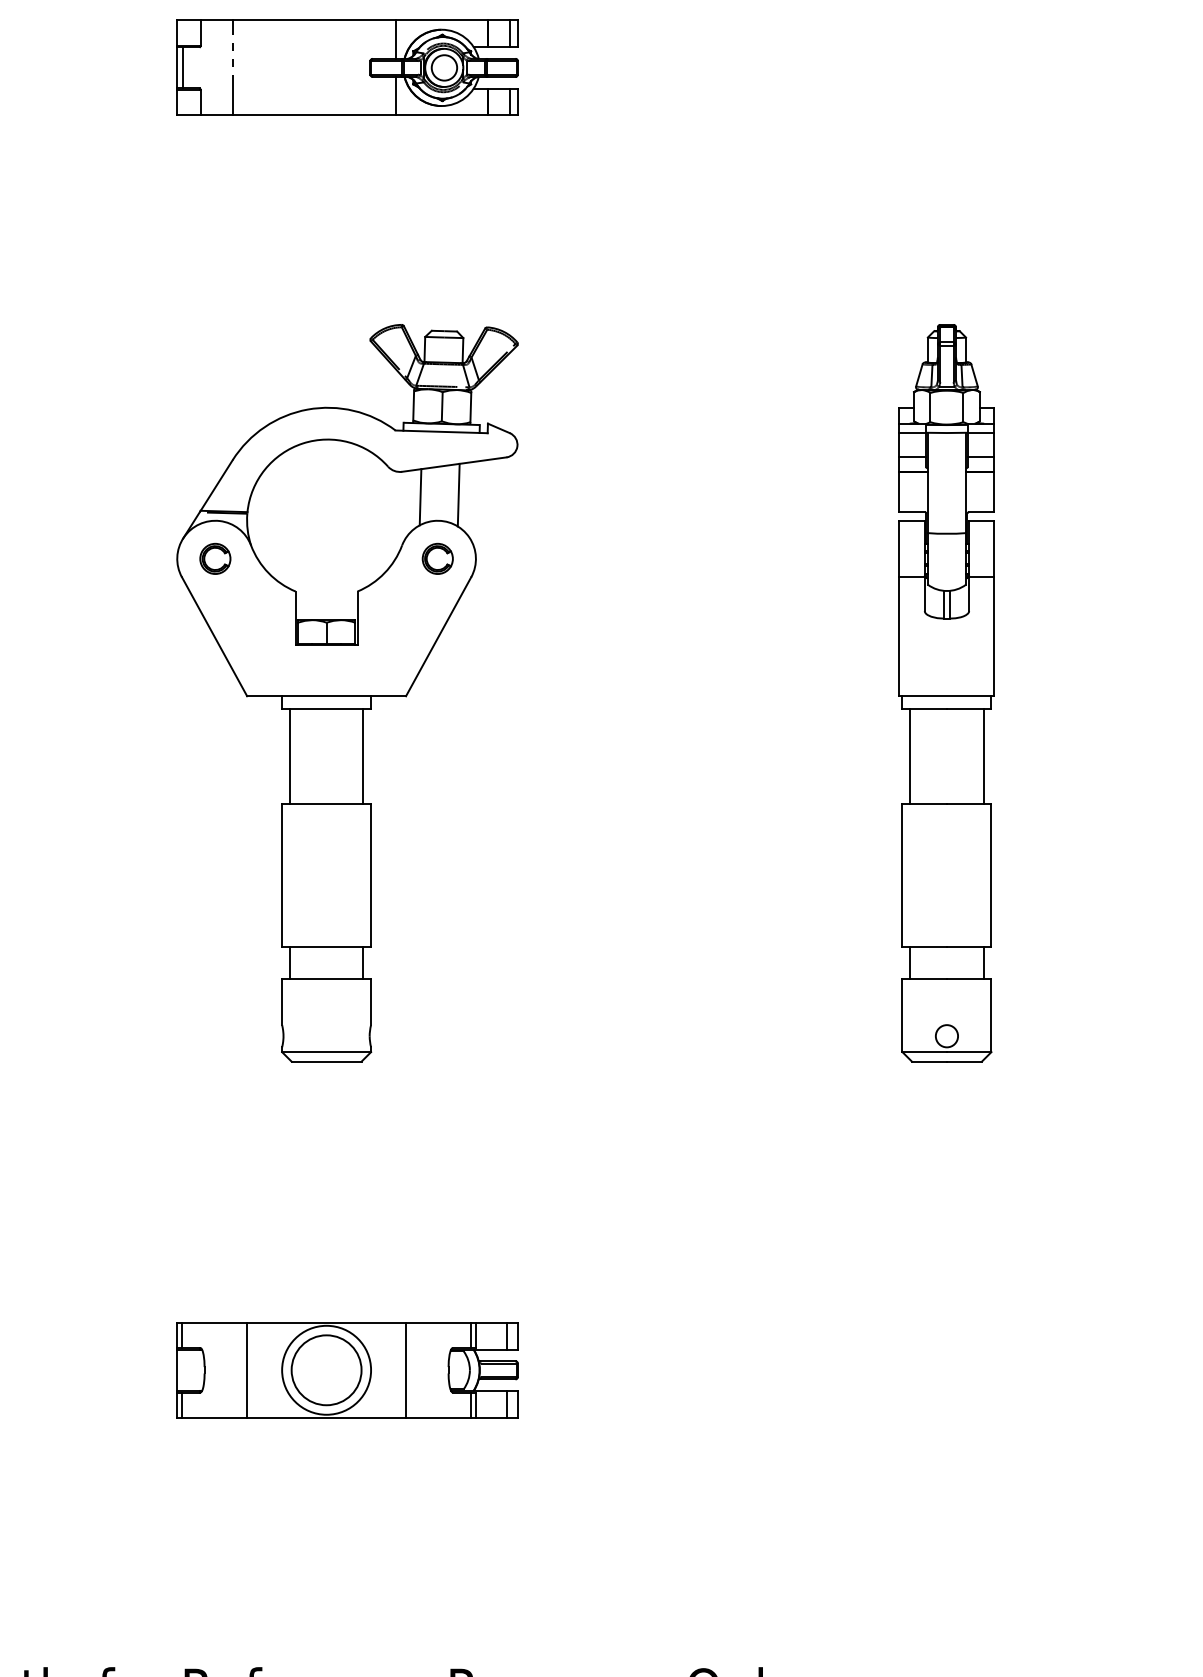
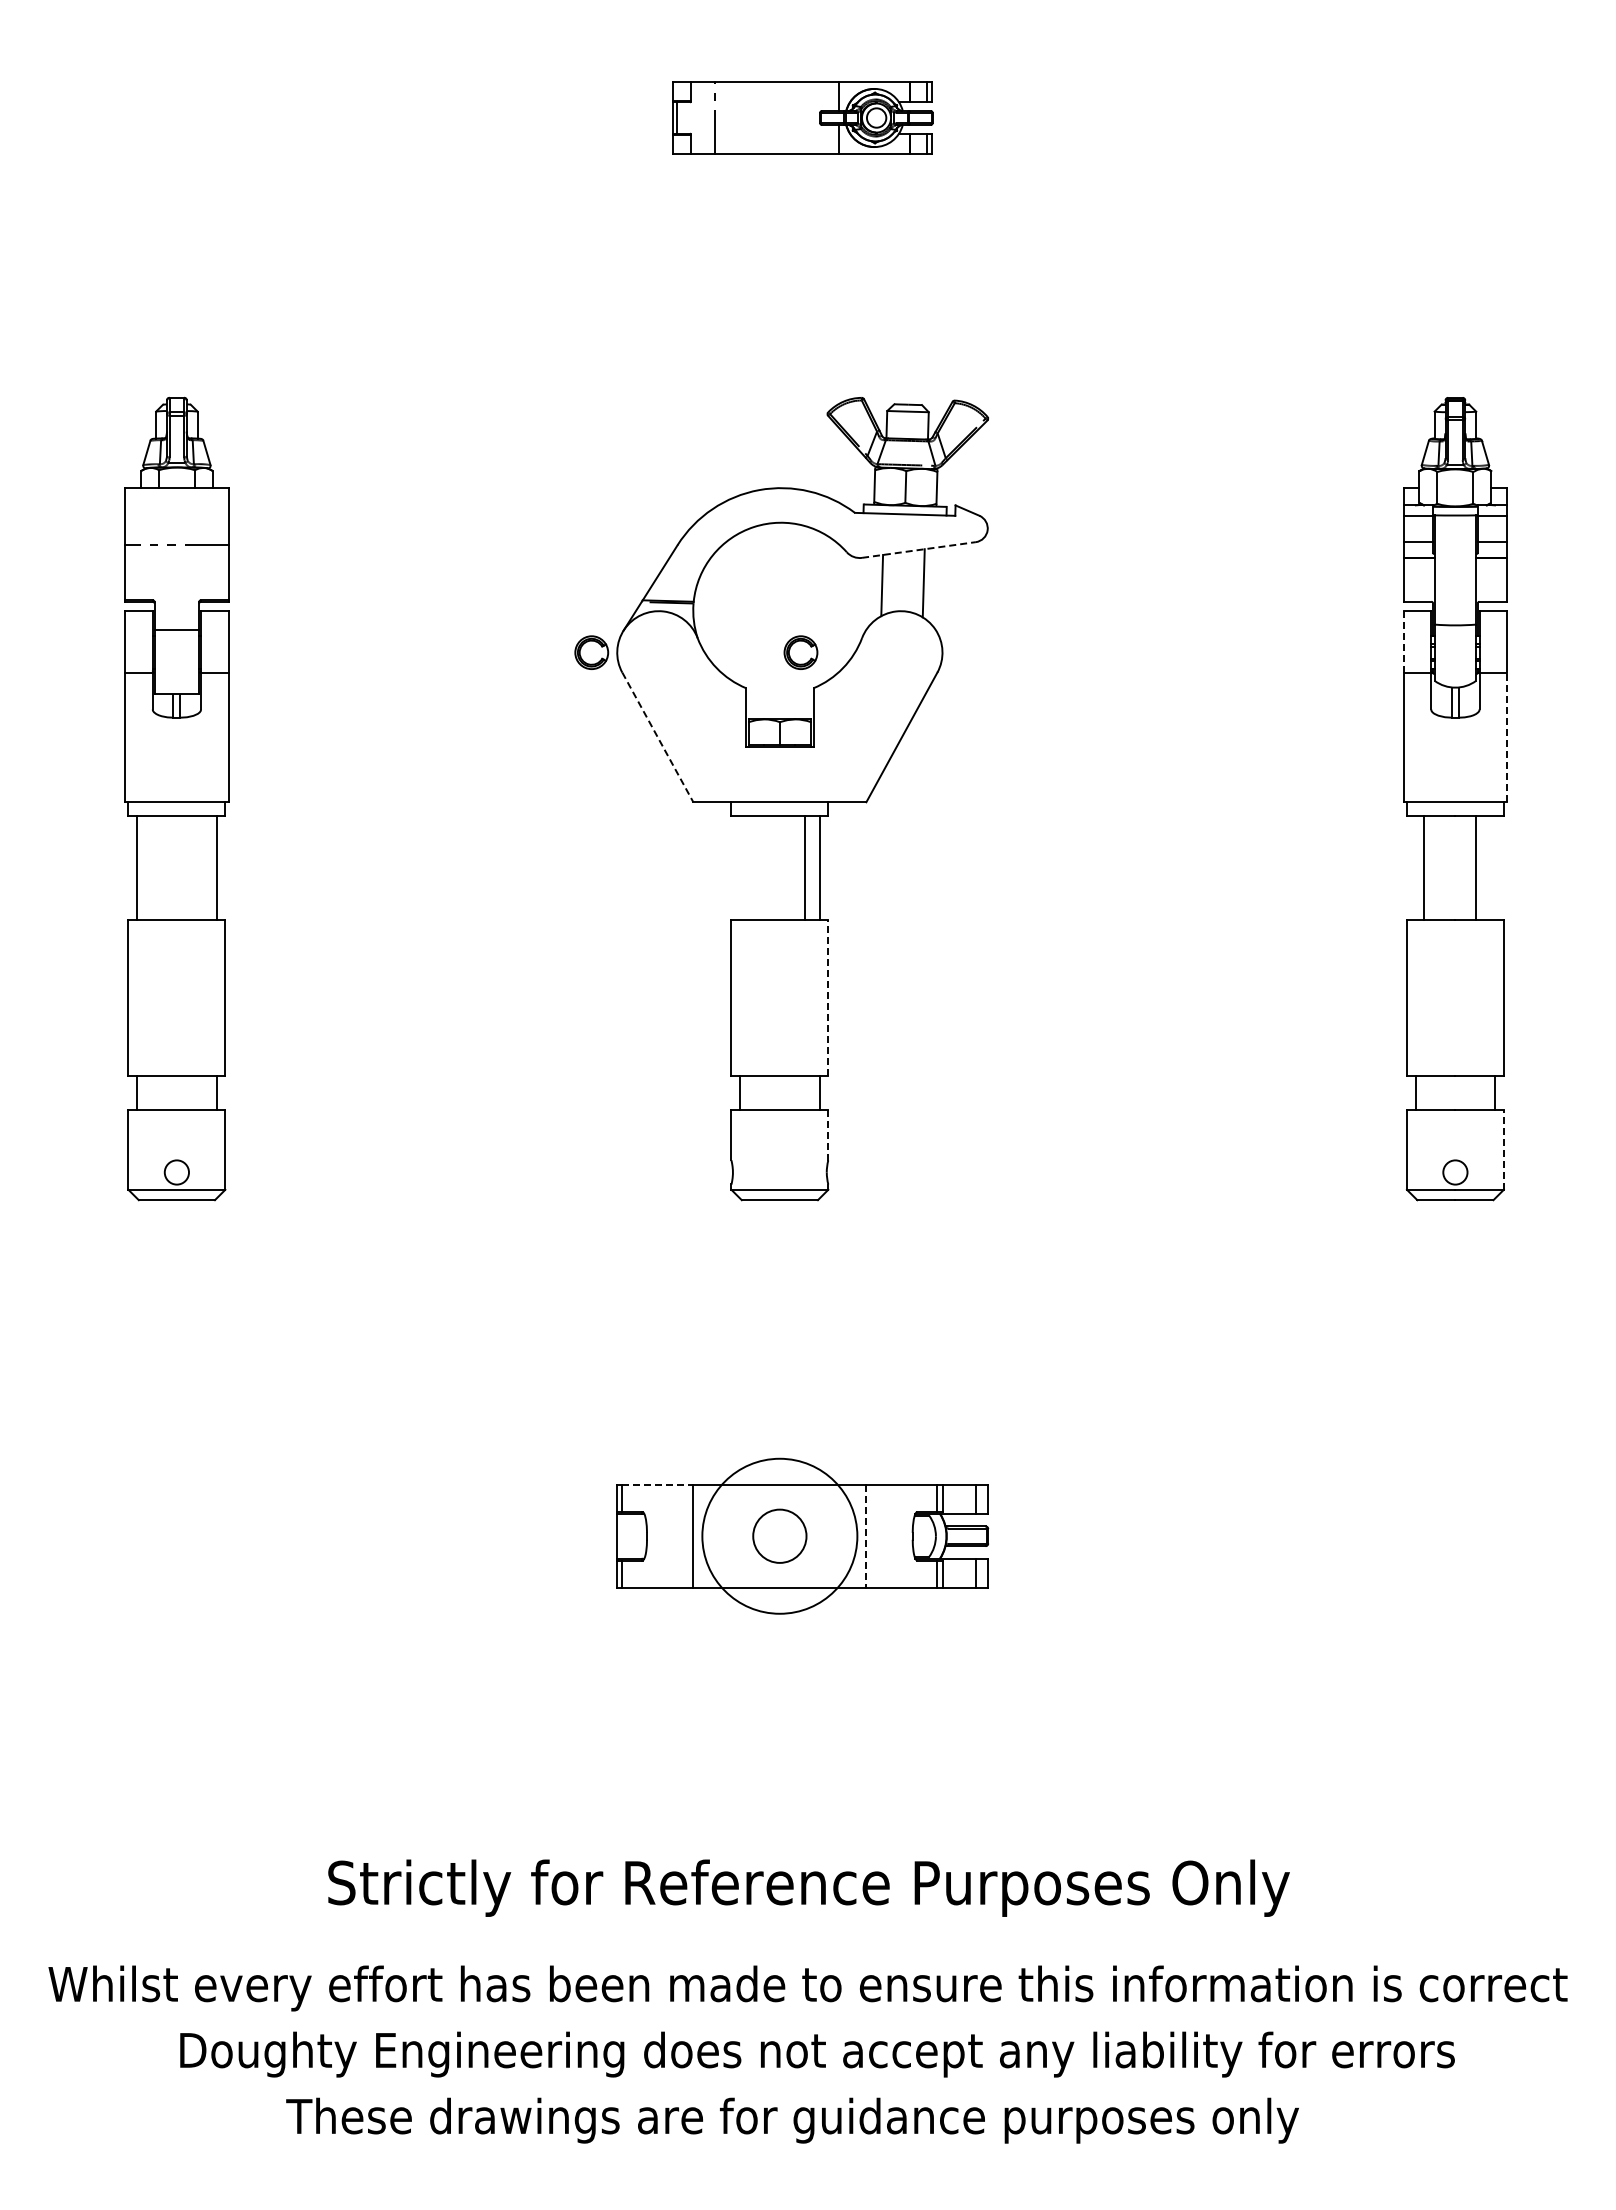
part: (347, 67) -> (802, 117), size x0.7
line: (454, 464) -> (919, 549), solid -> dashed
line: (899, 548) -> (1403, 641), solid -> dashed
part: (215, 558) -> (591, 652), moved
part: (437, 558) -> (800, 652), moved
line: (214, 636) -> (657, 737), solid -> dashed
line: (994, 636) -> (1507, 737), solid -> dashed
line: (290, 756) -> (805, 867), moved
line: (910, 756) -> (1475, 867), moved
line: (983, 756) -> (1424, 867), moved
line: (371, 875) -> (828, 997), solid -> dashed
line: (371, 1001) -> (828, 1134), solid -> dashed
line: (991, 1016) -> (1503, 1150), solid -> dashed
line: (214, 1322) -> (657, 1484), solid -> dashed
circle: (326, 1369) -> (779, 1535), size x1.6
circle: (326, 1370) -> (779, 1536), size x0.7
line: (406, 1370) -> (866, 1536), solid -> dashed

